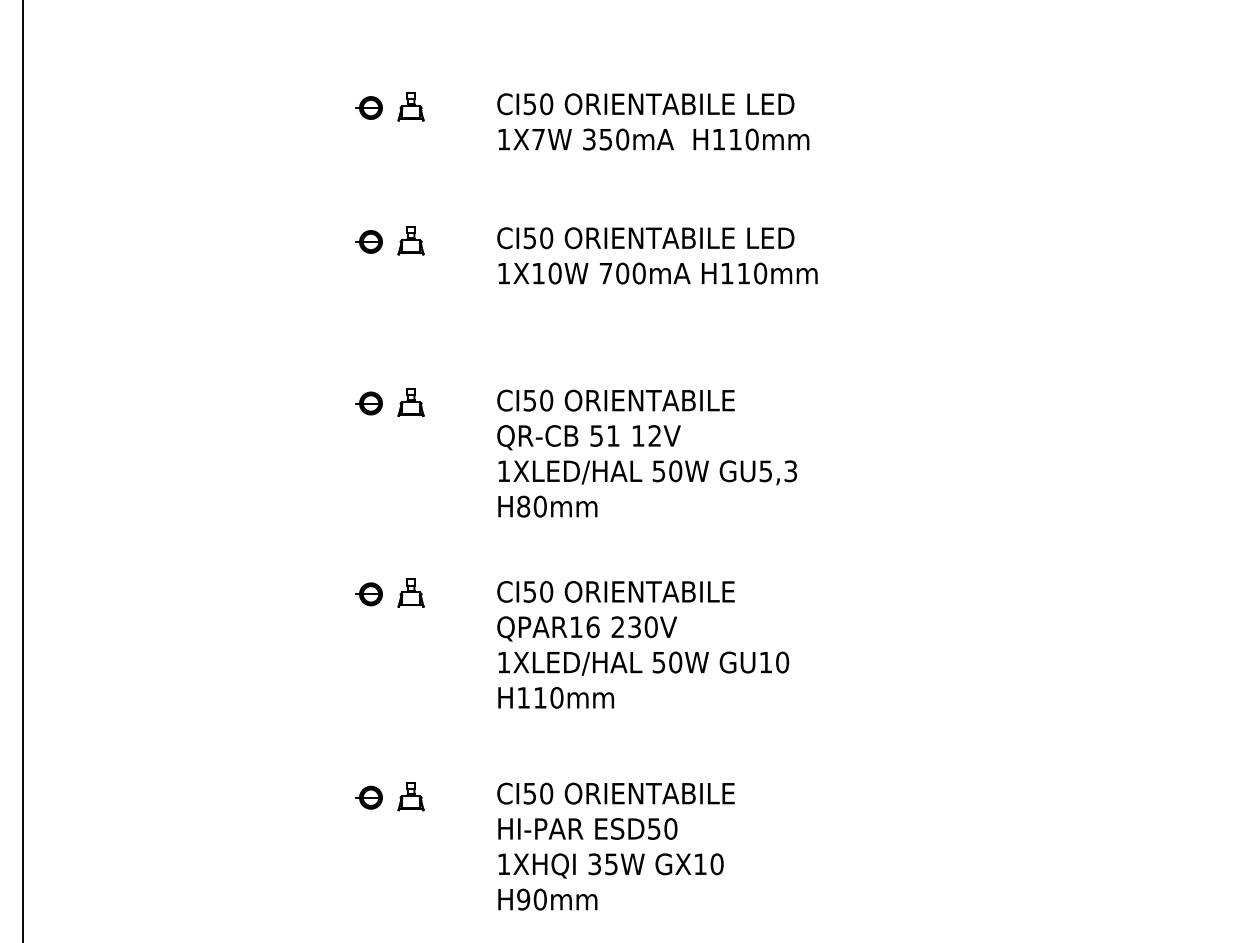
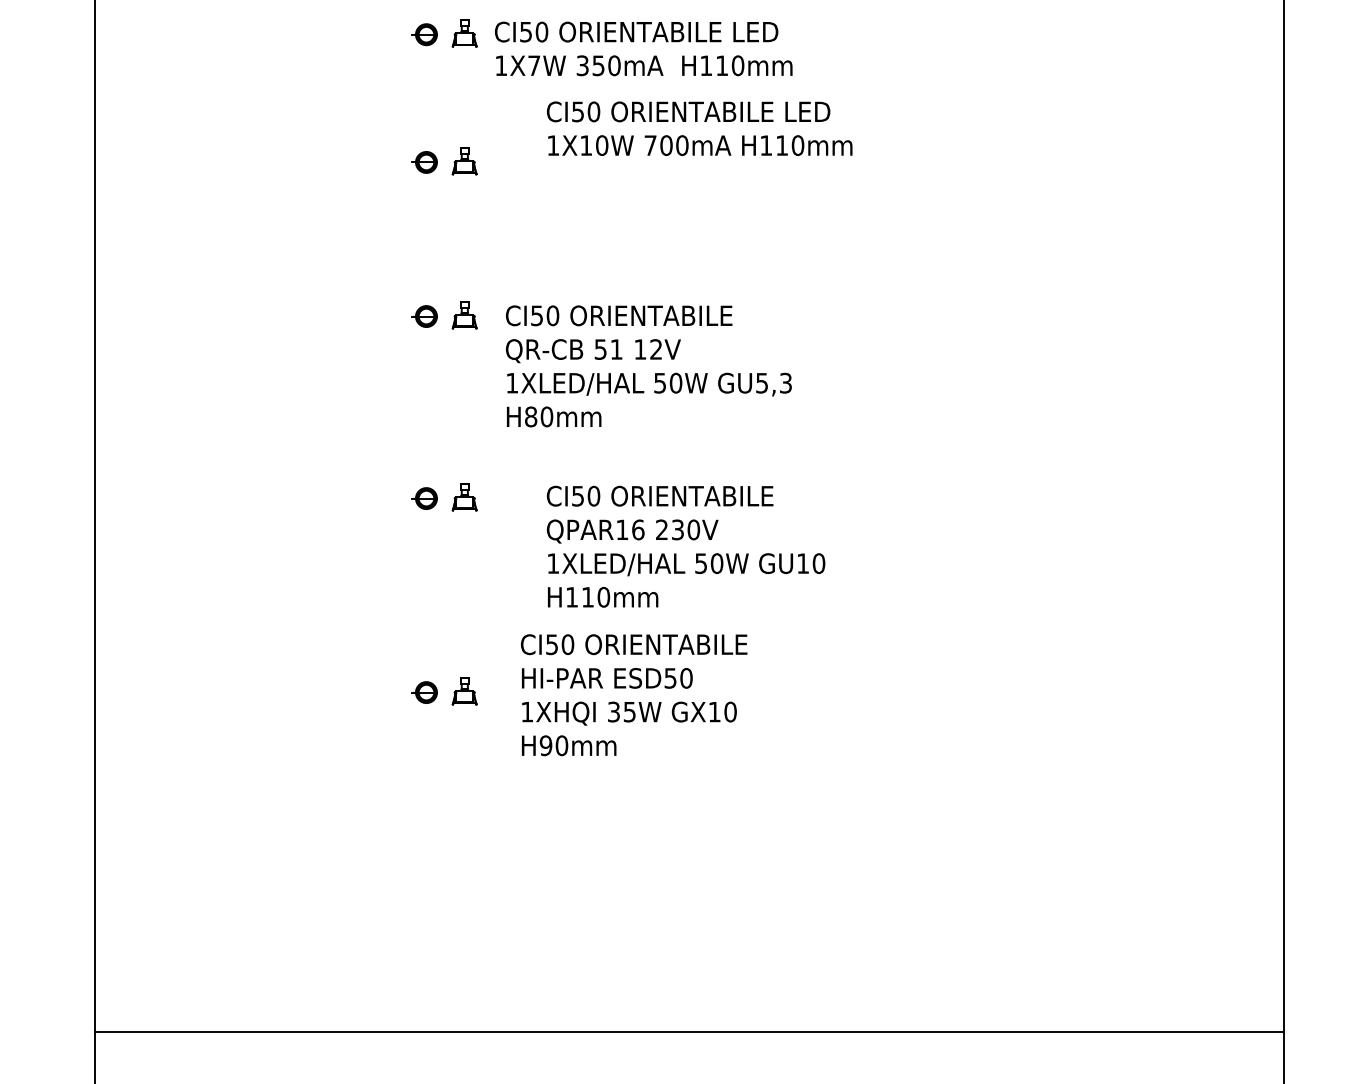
text: (653, 121) -> (643, 48), moved
text: (657, 255) -> (699, 128), moved
text: (646, 453) -> (648, 366), moved
text: (615, 846) -> (633, 695), moved

